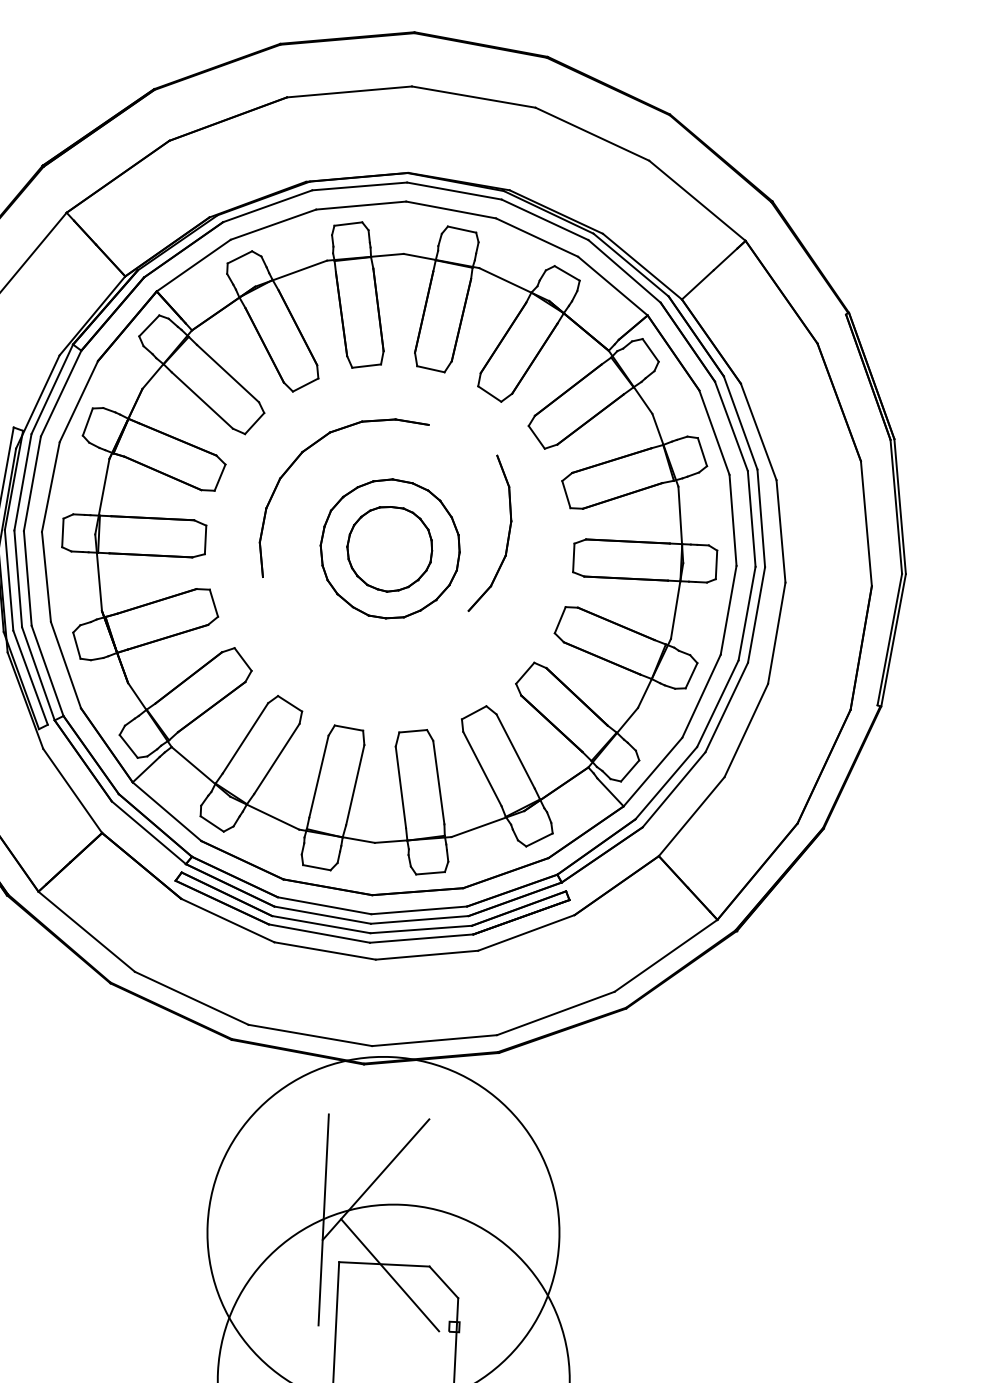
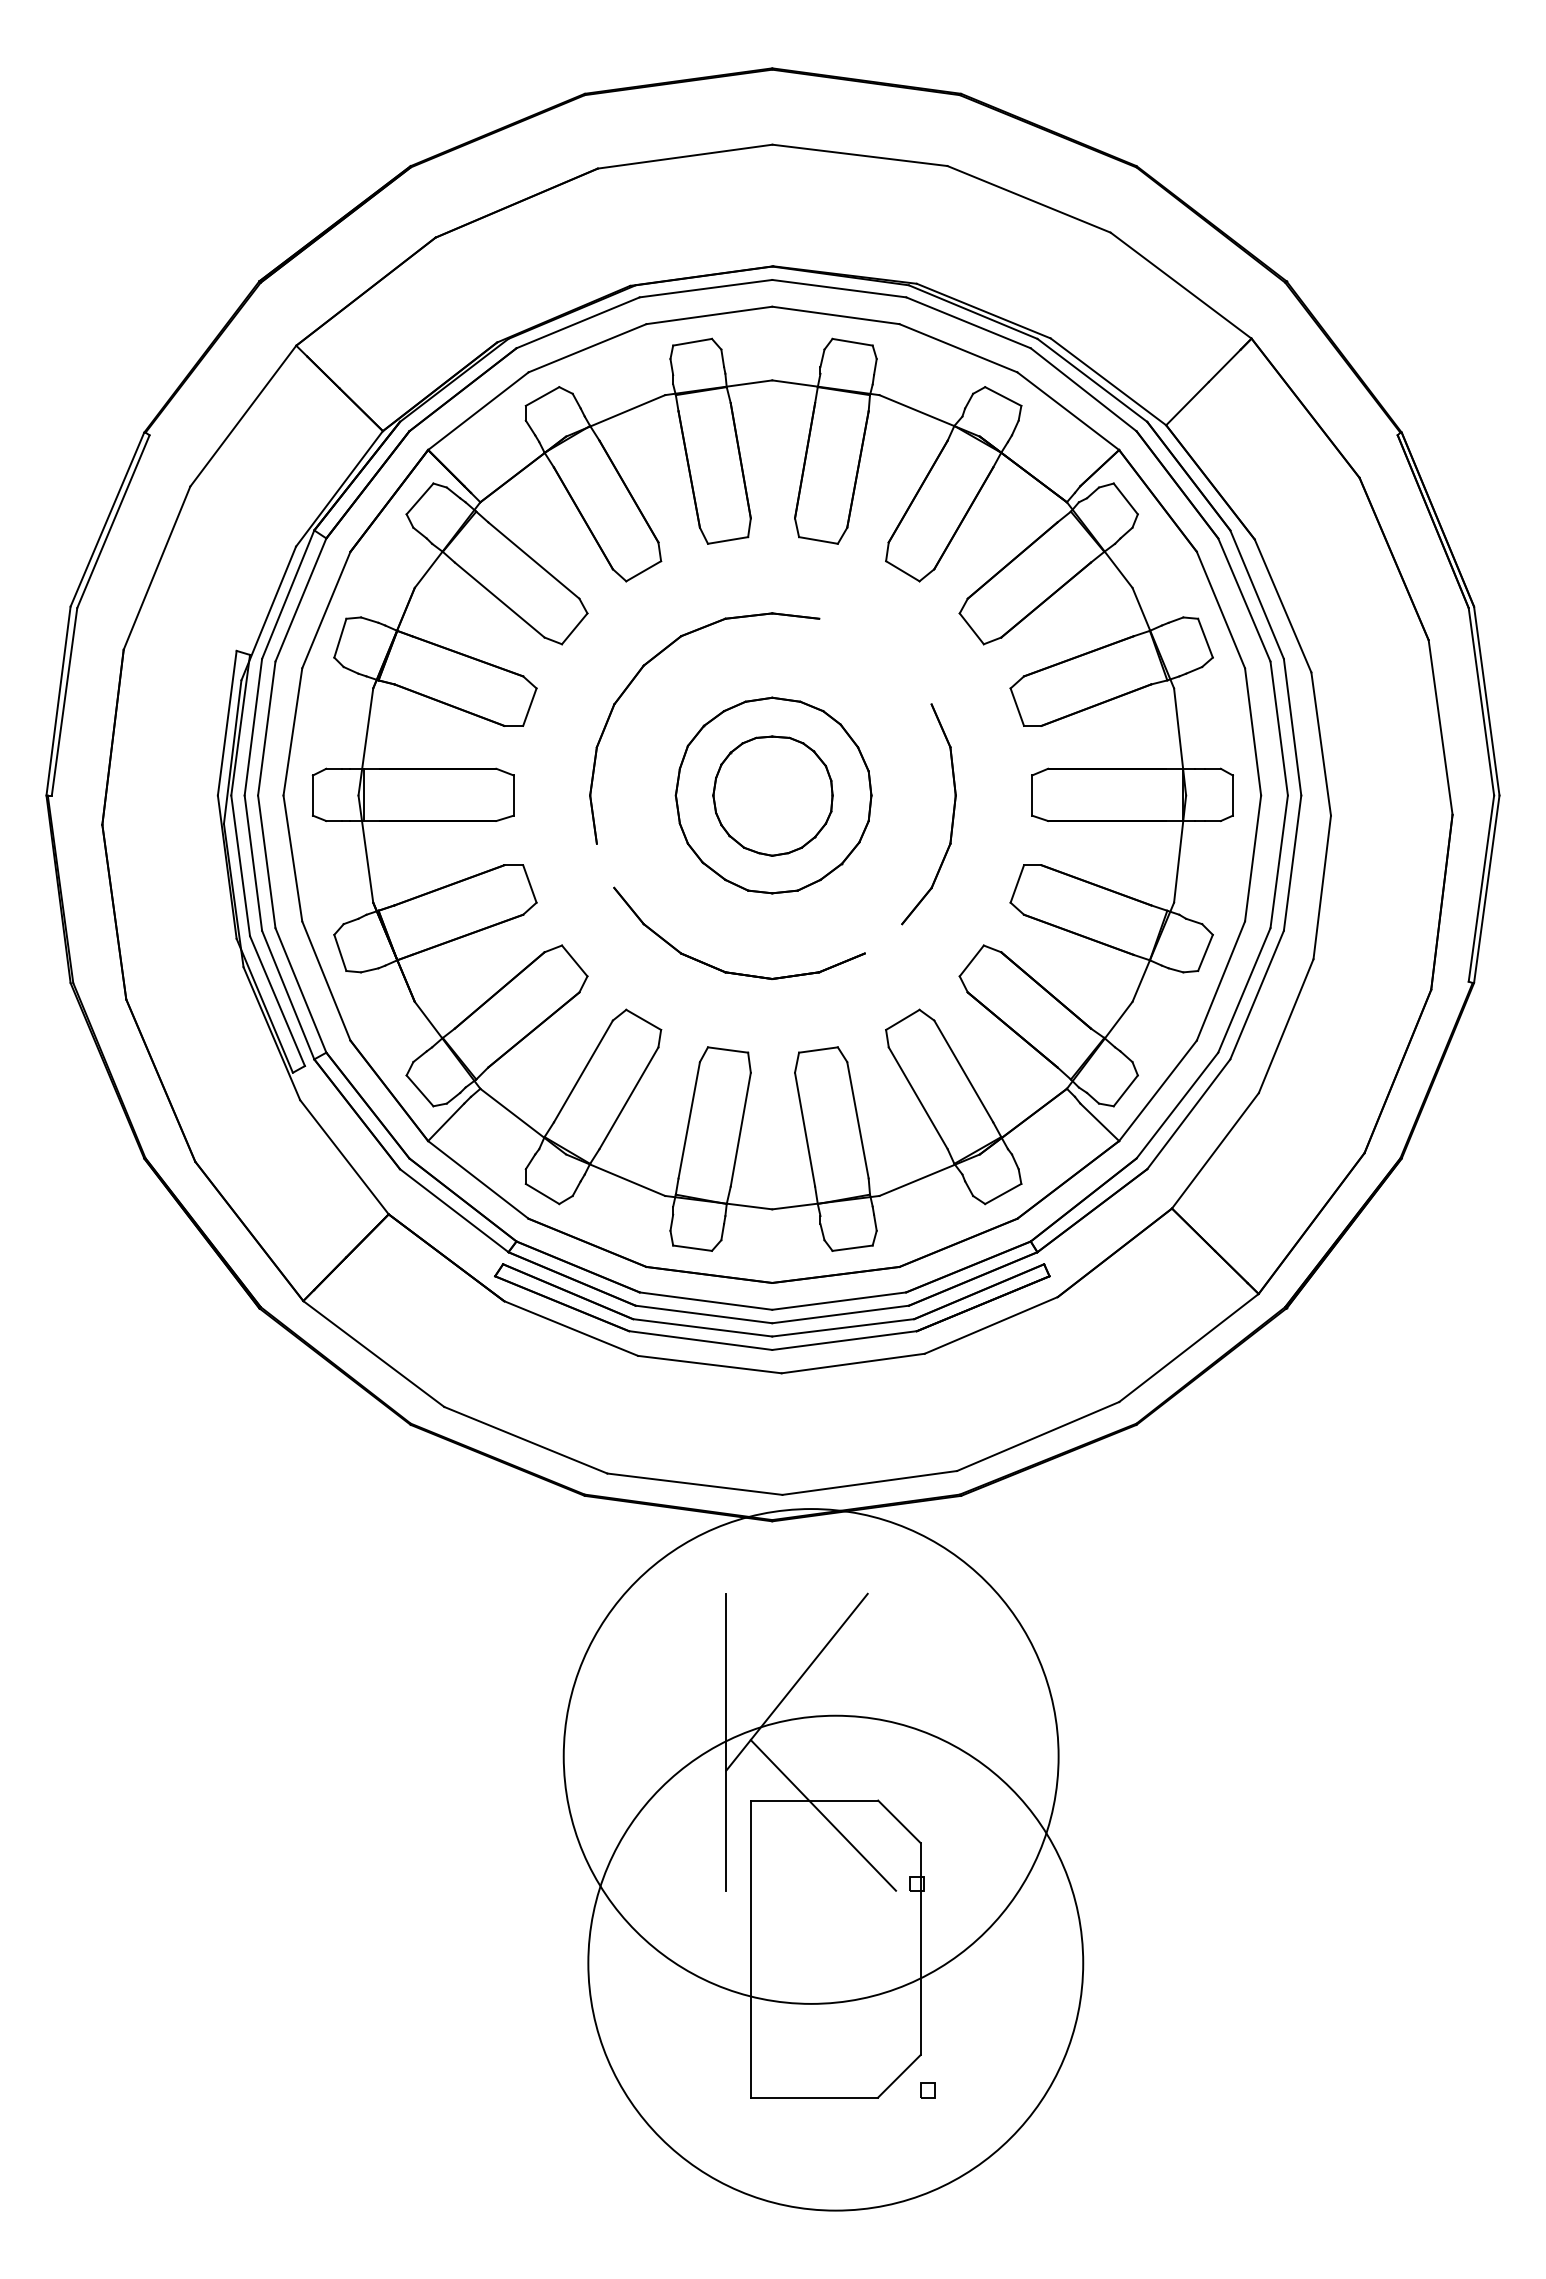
part: (508, 534) -> (952, 814), moved
part: (357, 673) -> (736, 972), added

